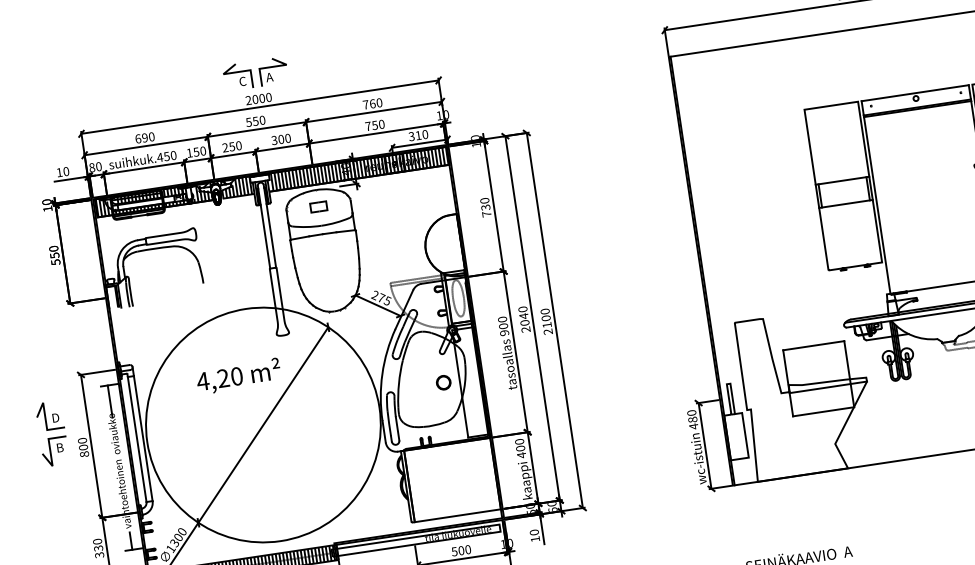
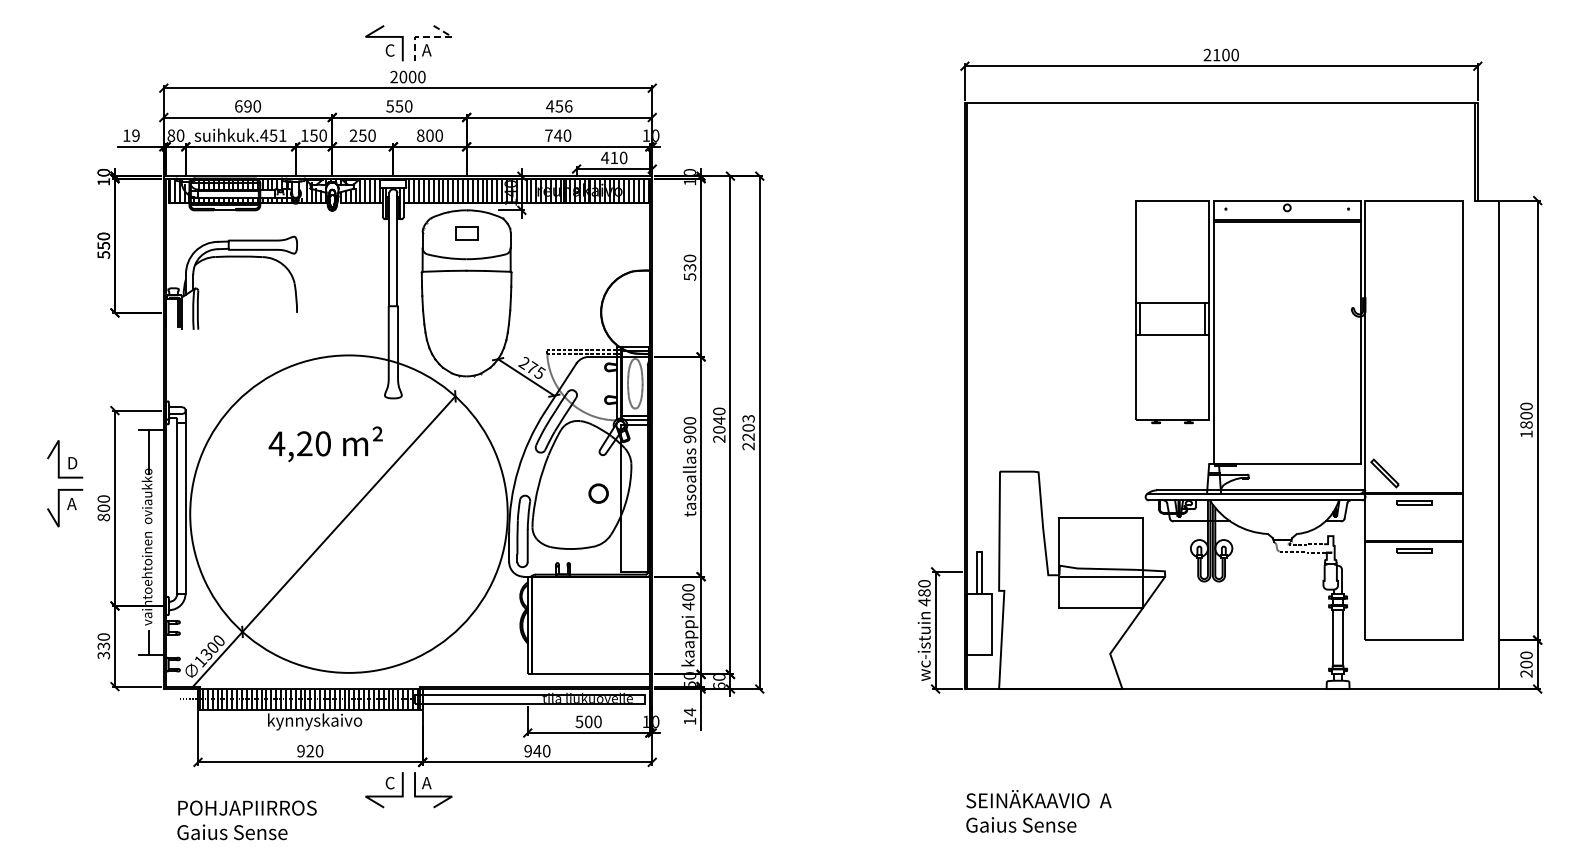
line: (271, 66) -> (431, 36), solid -> dashed
text: (372, 103) -> (559, 106), 760 -> 456
text: (375, 125) -> (558, 135), 750 -> 740
text: (412, 136) -> (605, 157), 310 -> 410
text: (274, 140) -> (420, 135), 300 -> 800
text: (173, 155) -> (282, 135), suihkuk.450 -> suihkuk.451
text: (65, 171) -> (135, 135), 10 -> 19
text: (487, 213) -> (690, 276), 730 -> 530
text: (546, 318) -> (748, 427), 2100 -> 2203
text: (59, 448) -> (71, 504), B -> A
text: (534, 532) -> (689, 712), 10 -> 14

